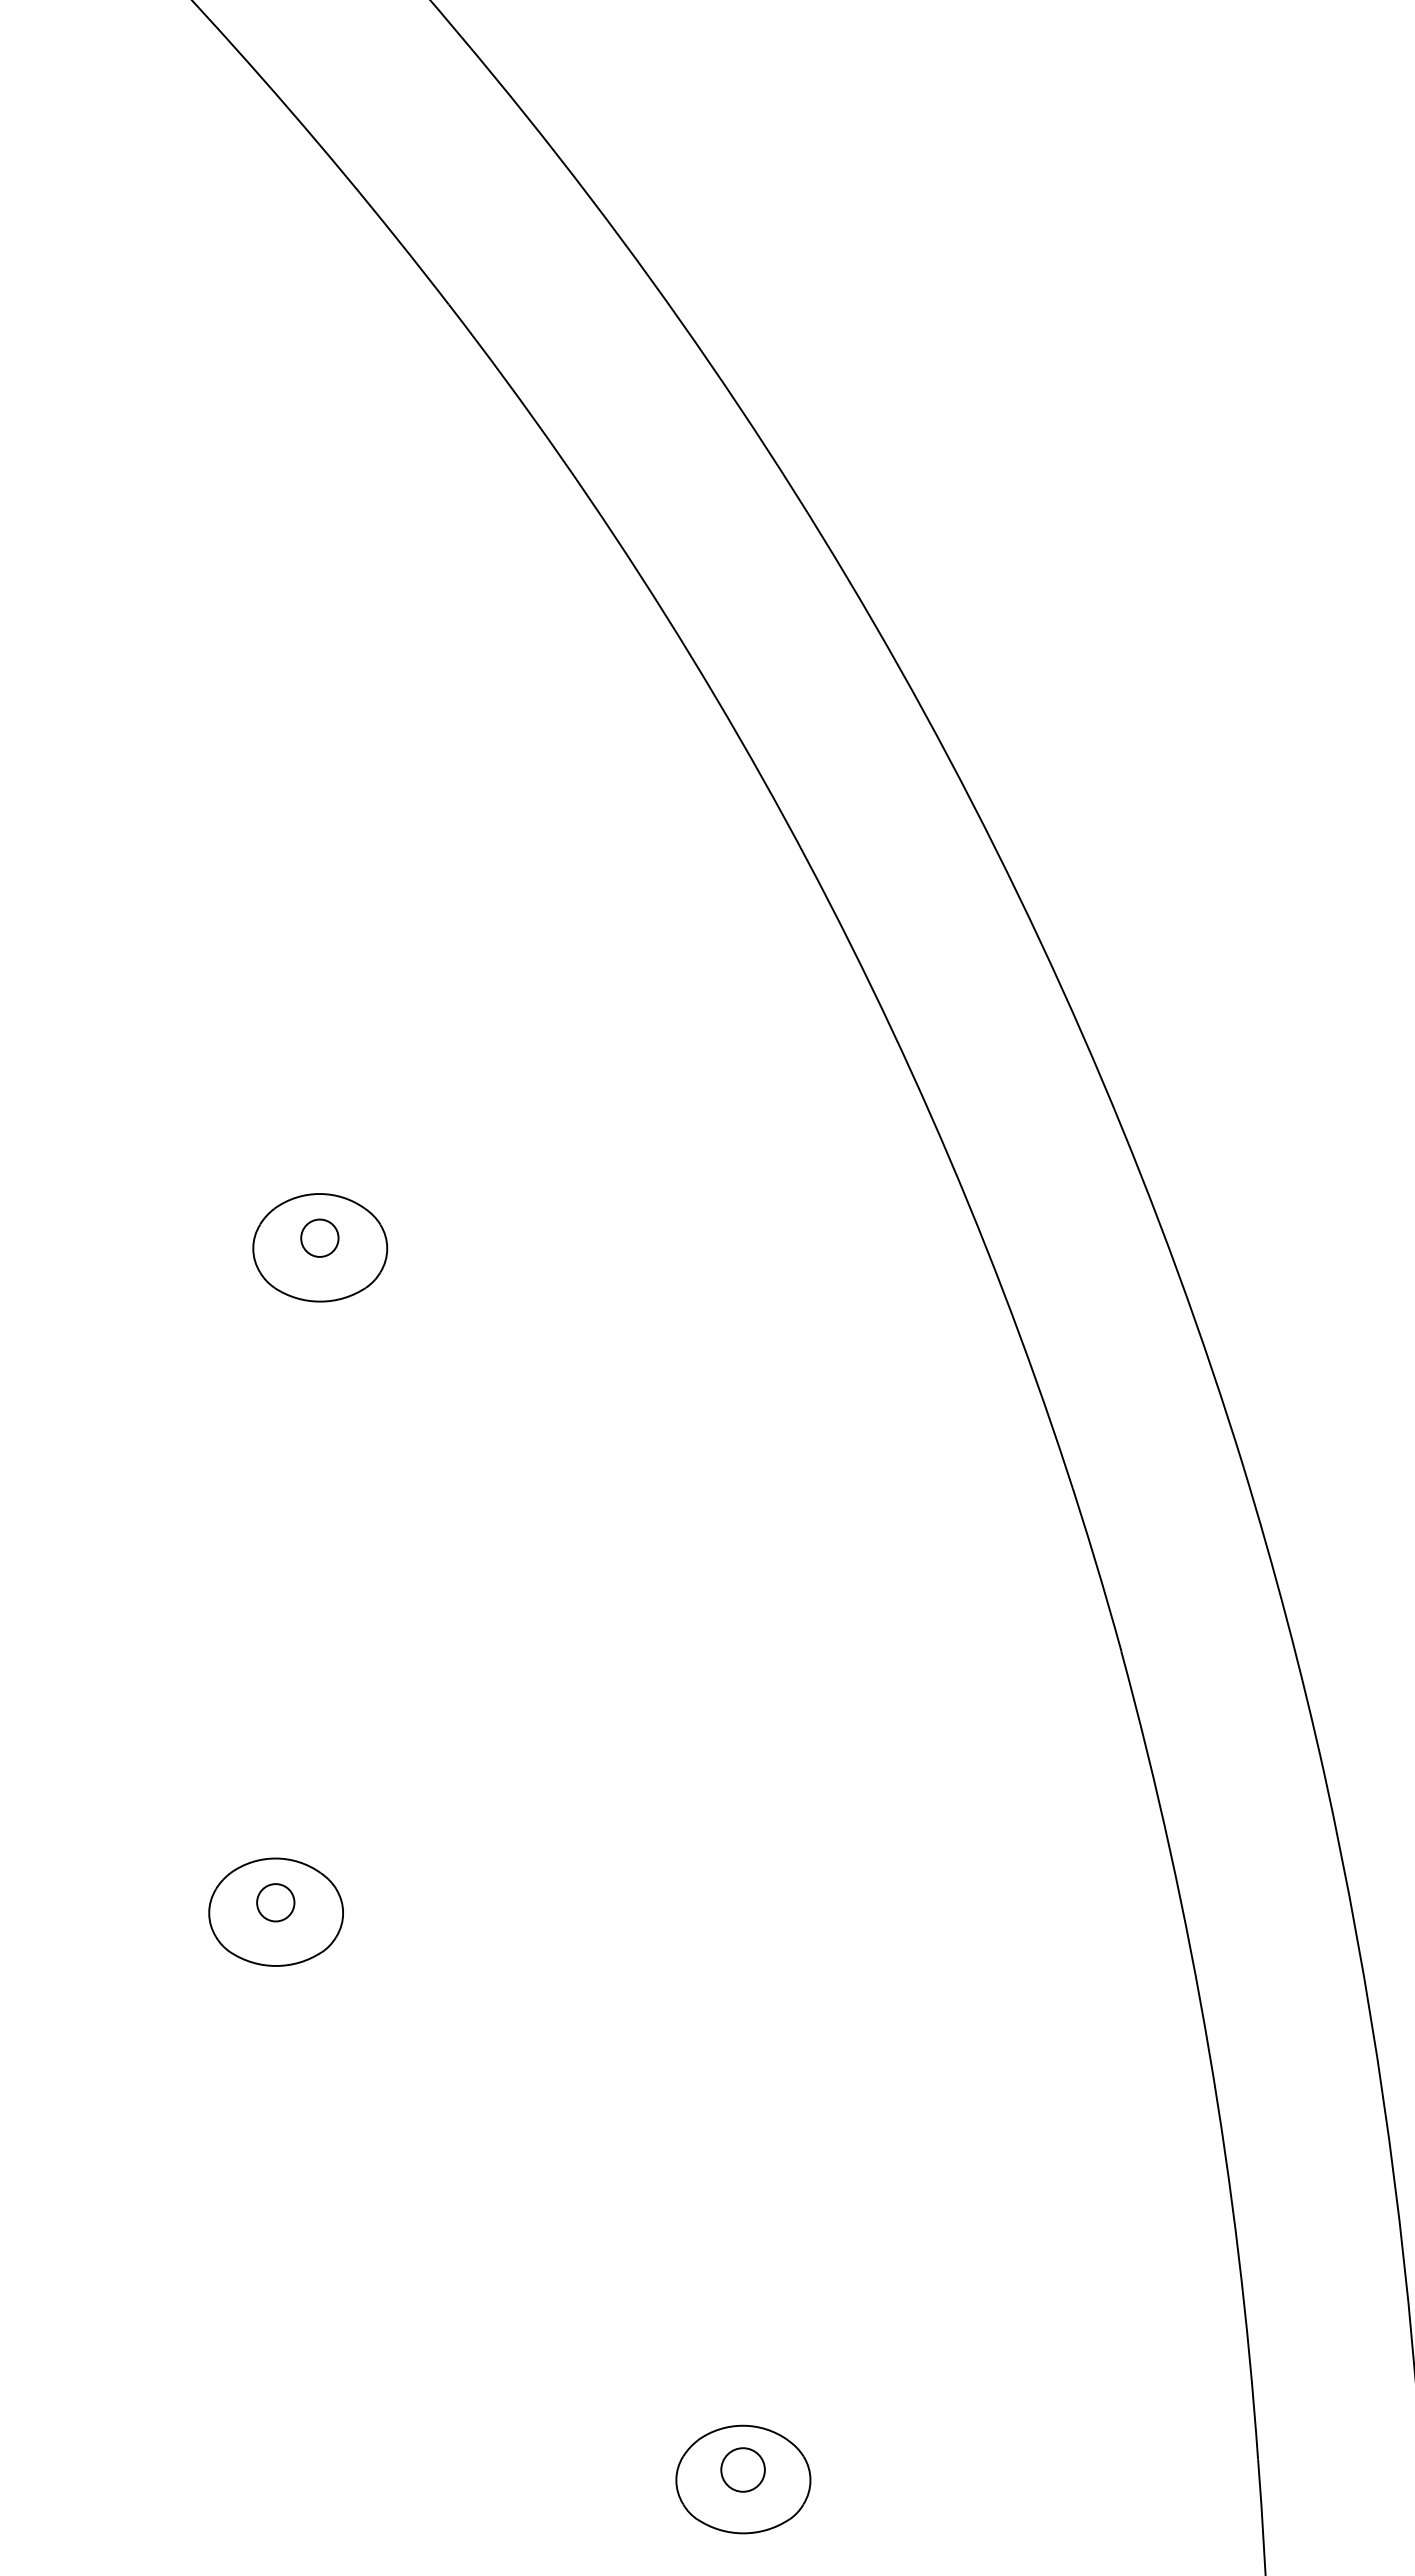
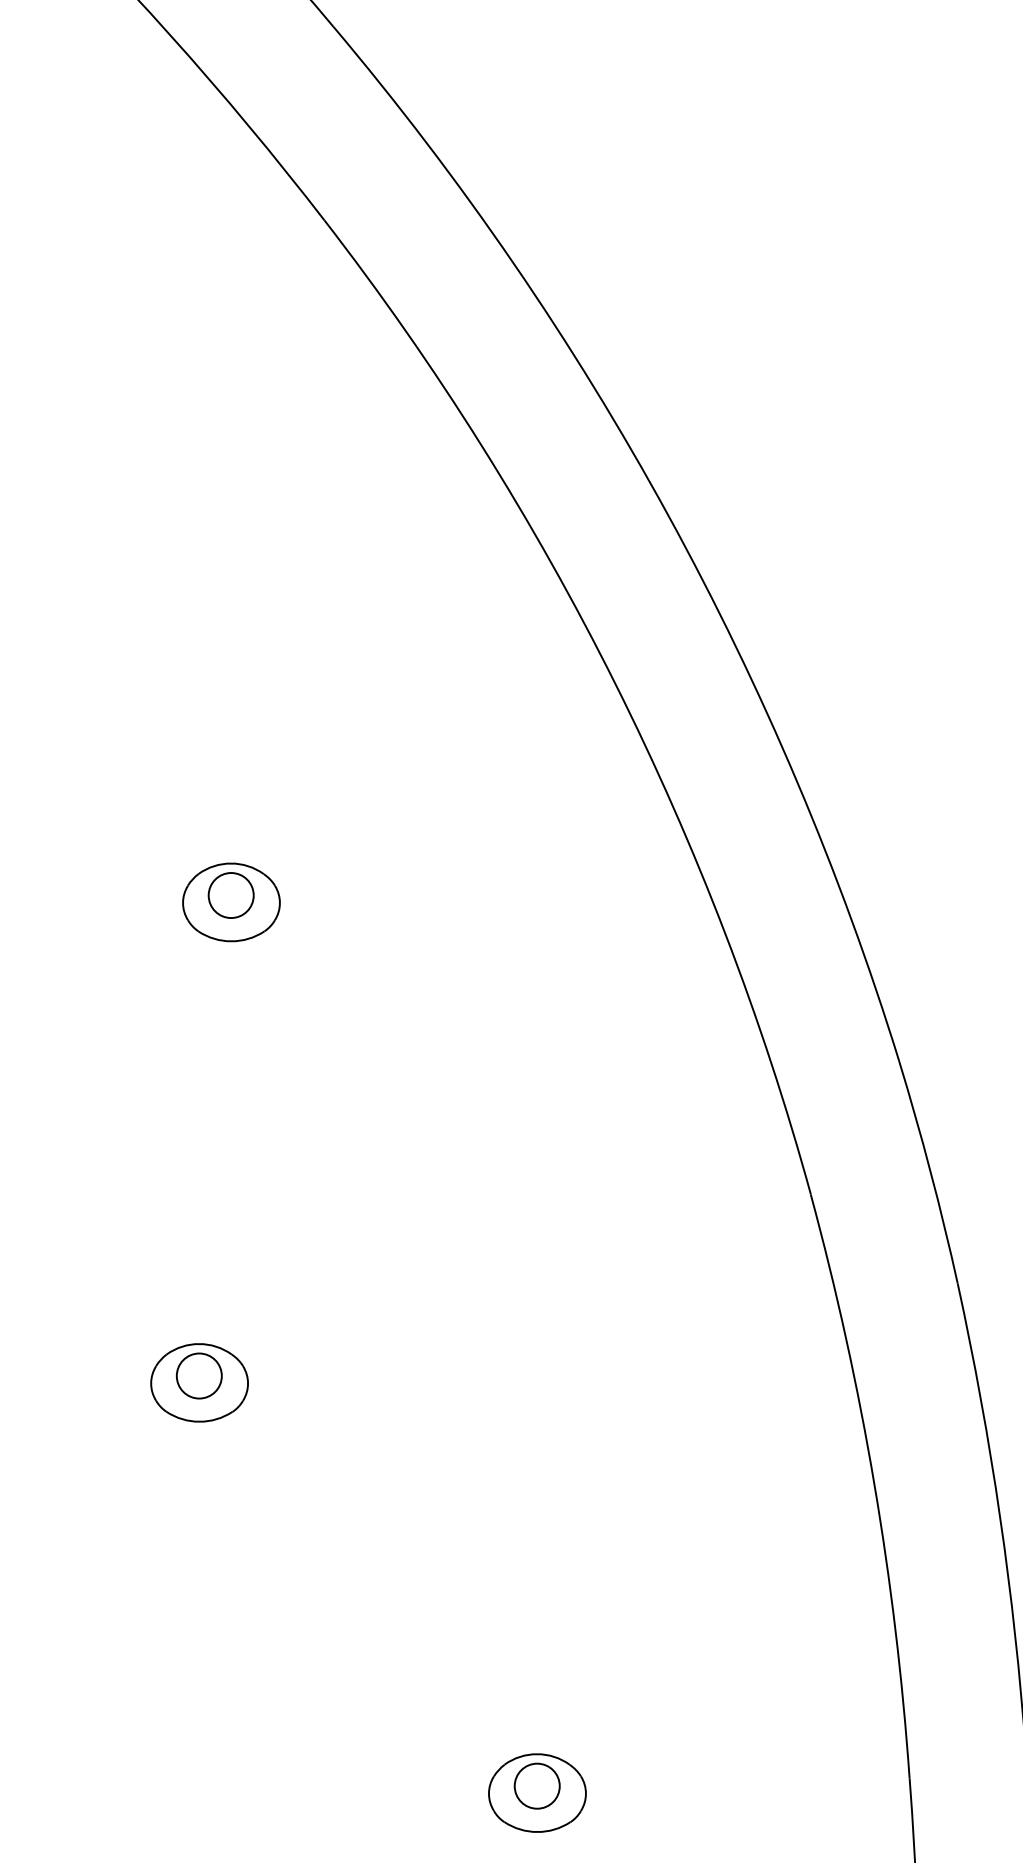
circle: (319, 1238) -> (230, 895), size x1.67
circle: (275, 1902) -> (199, 1375), size x1.67
circle: (742, 2469) -> (536, 1785), size x1.43

